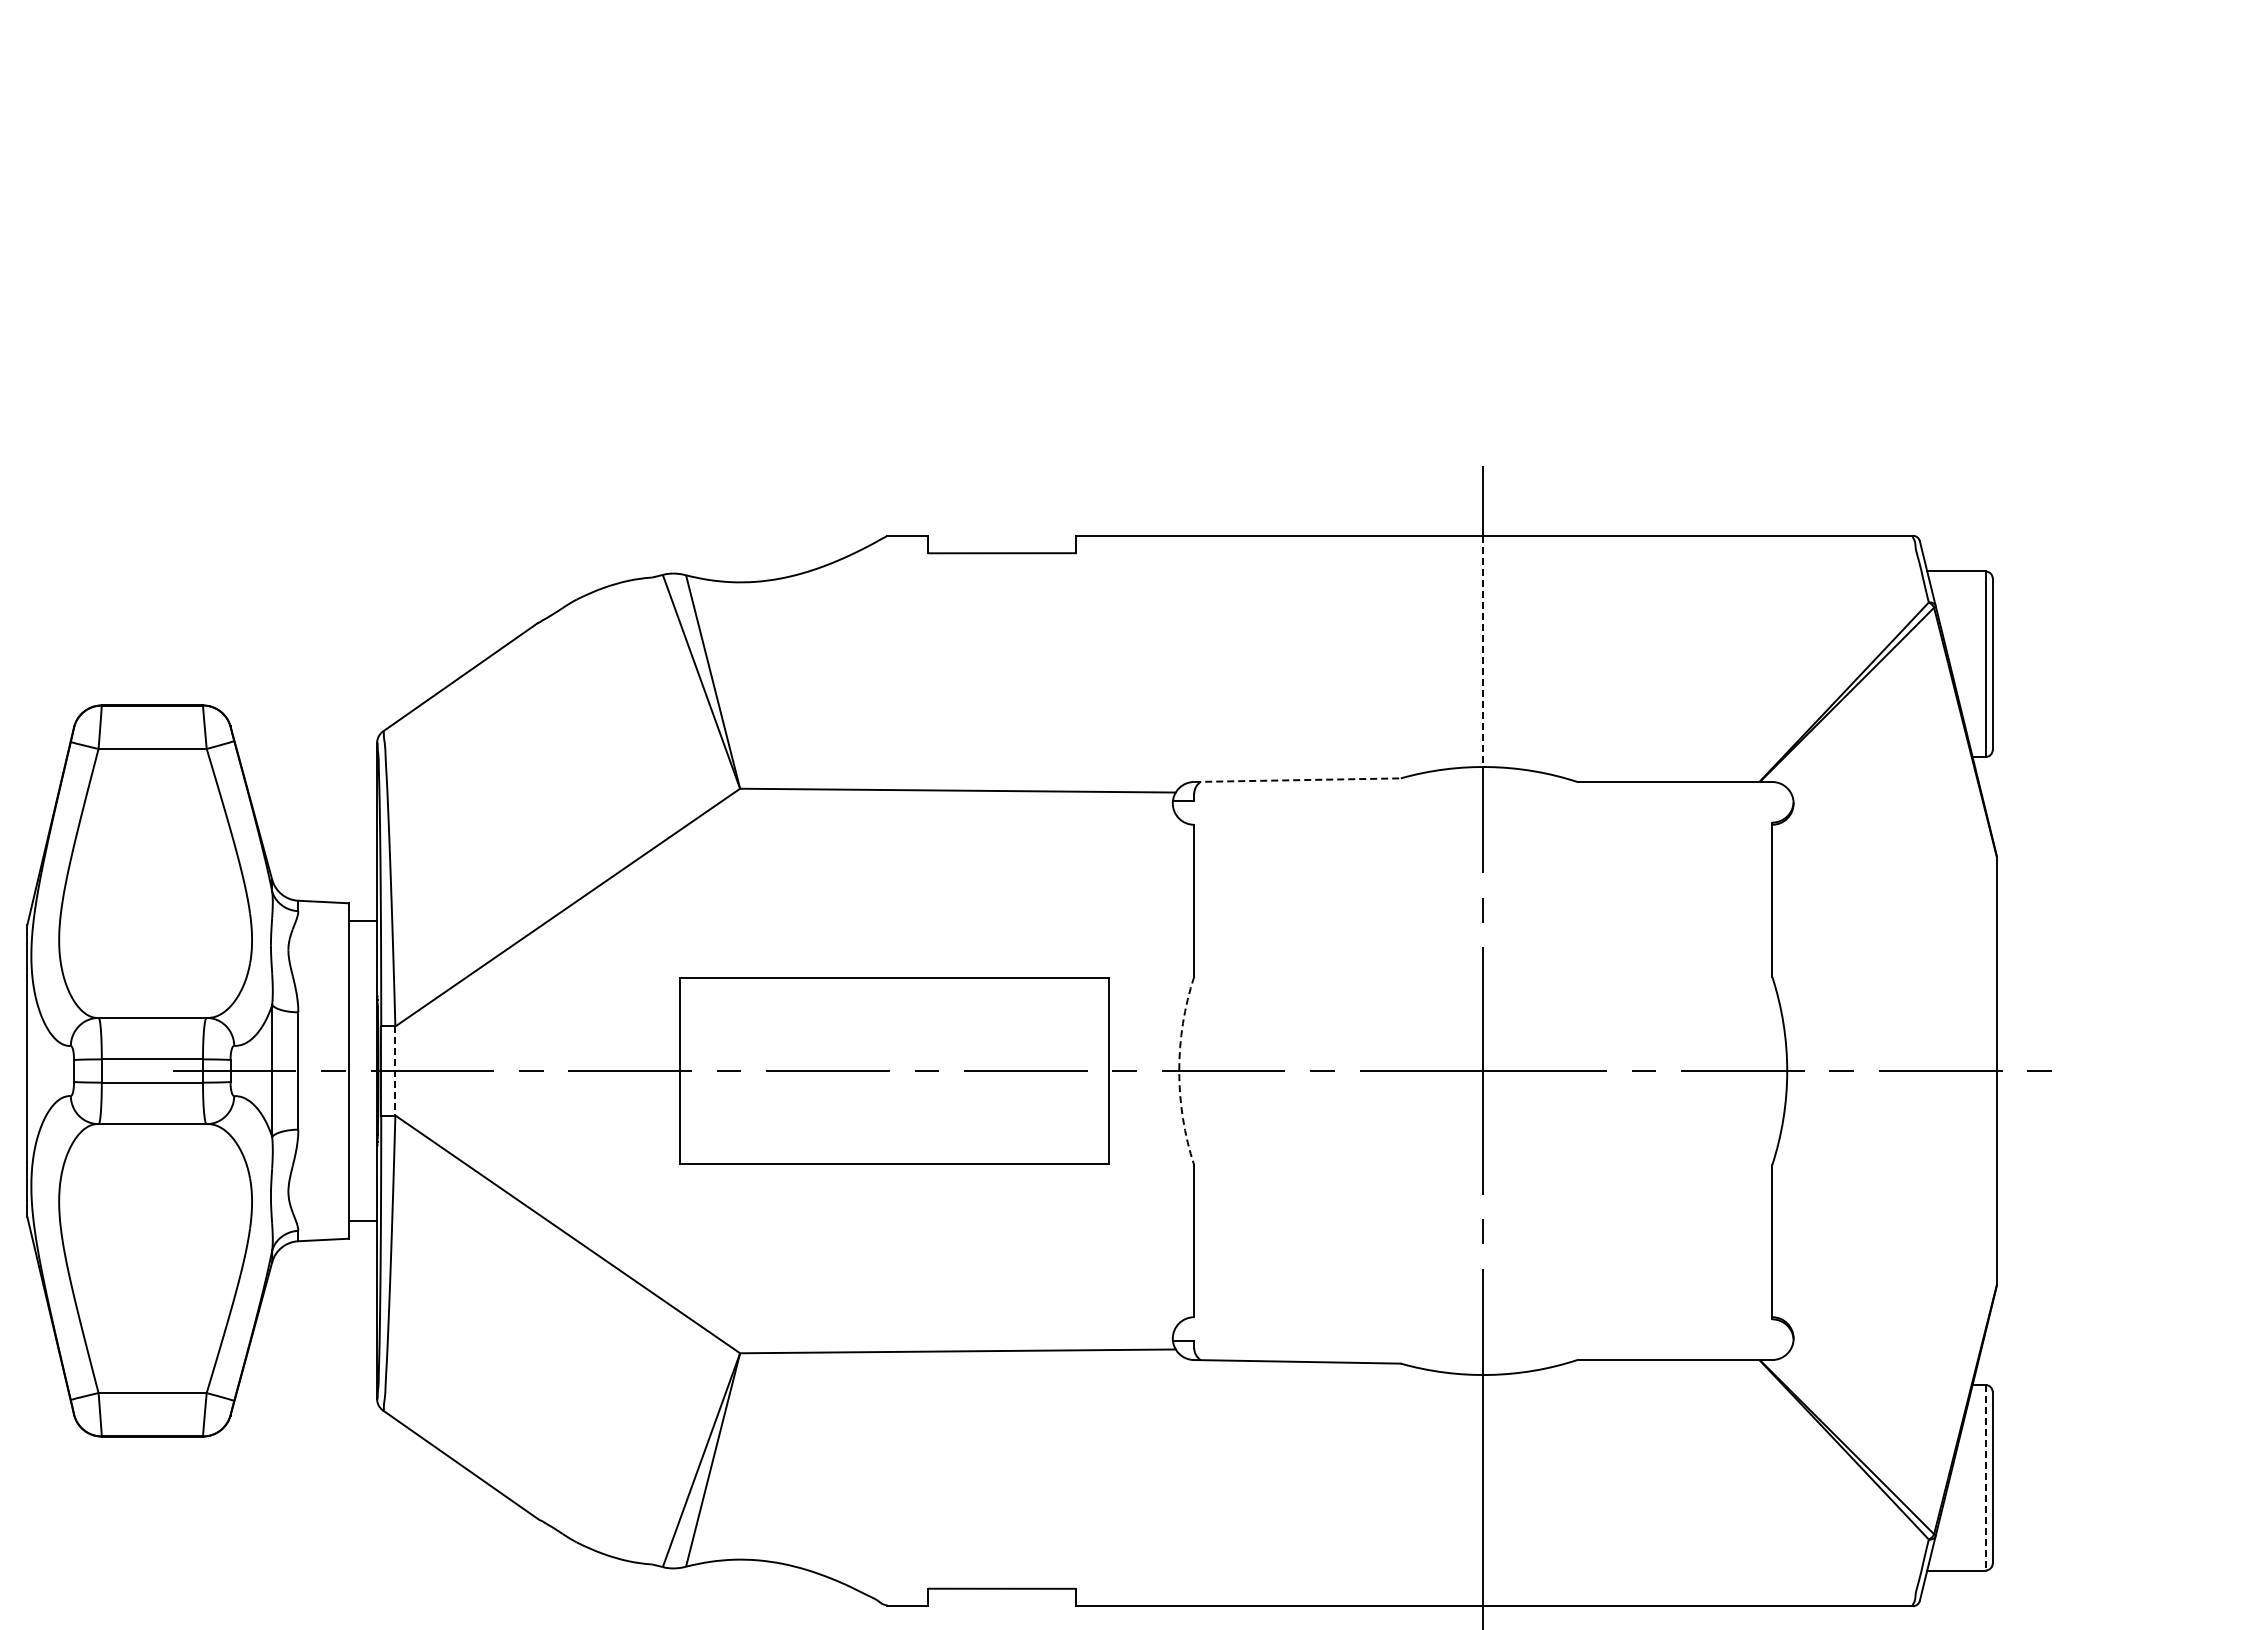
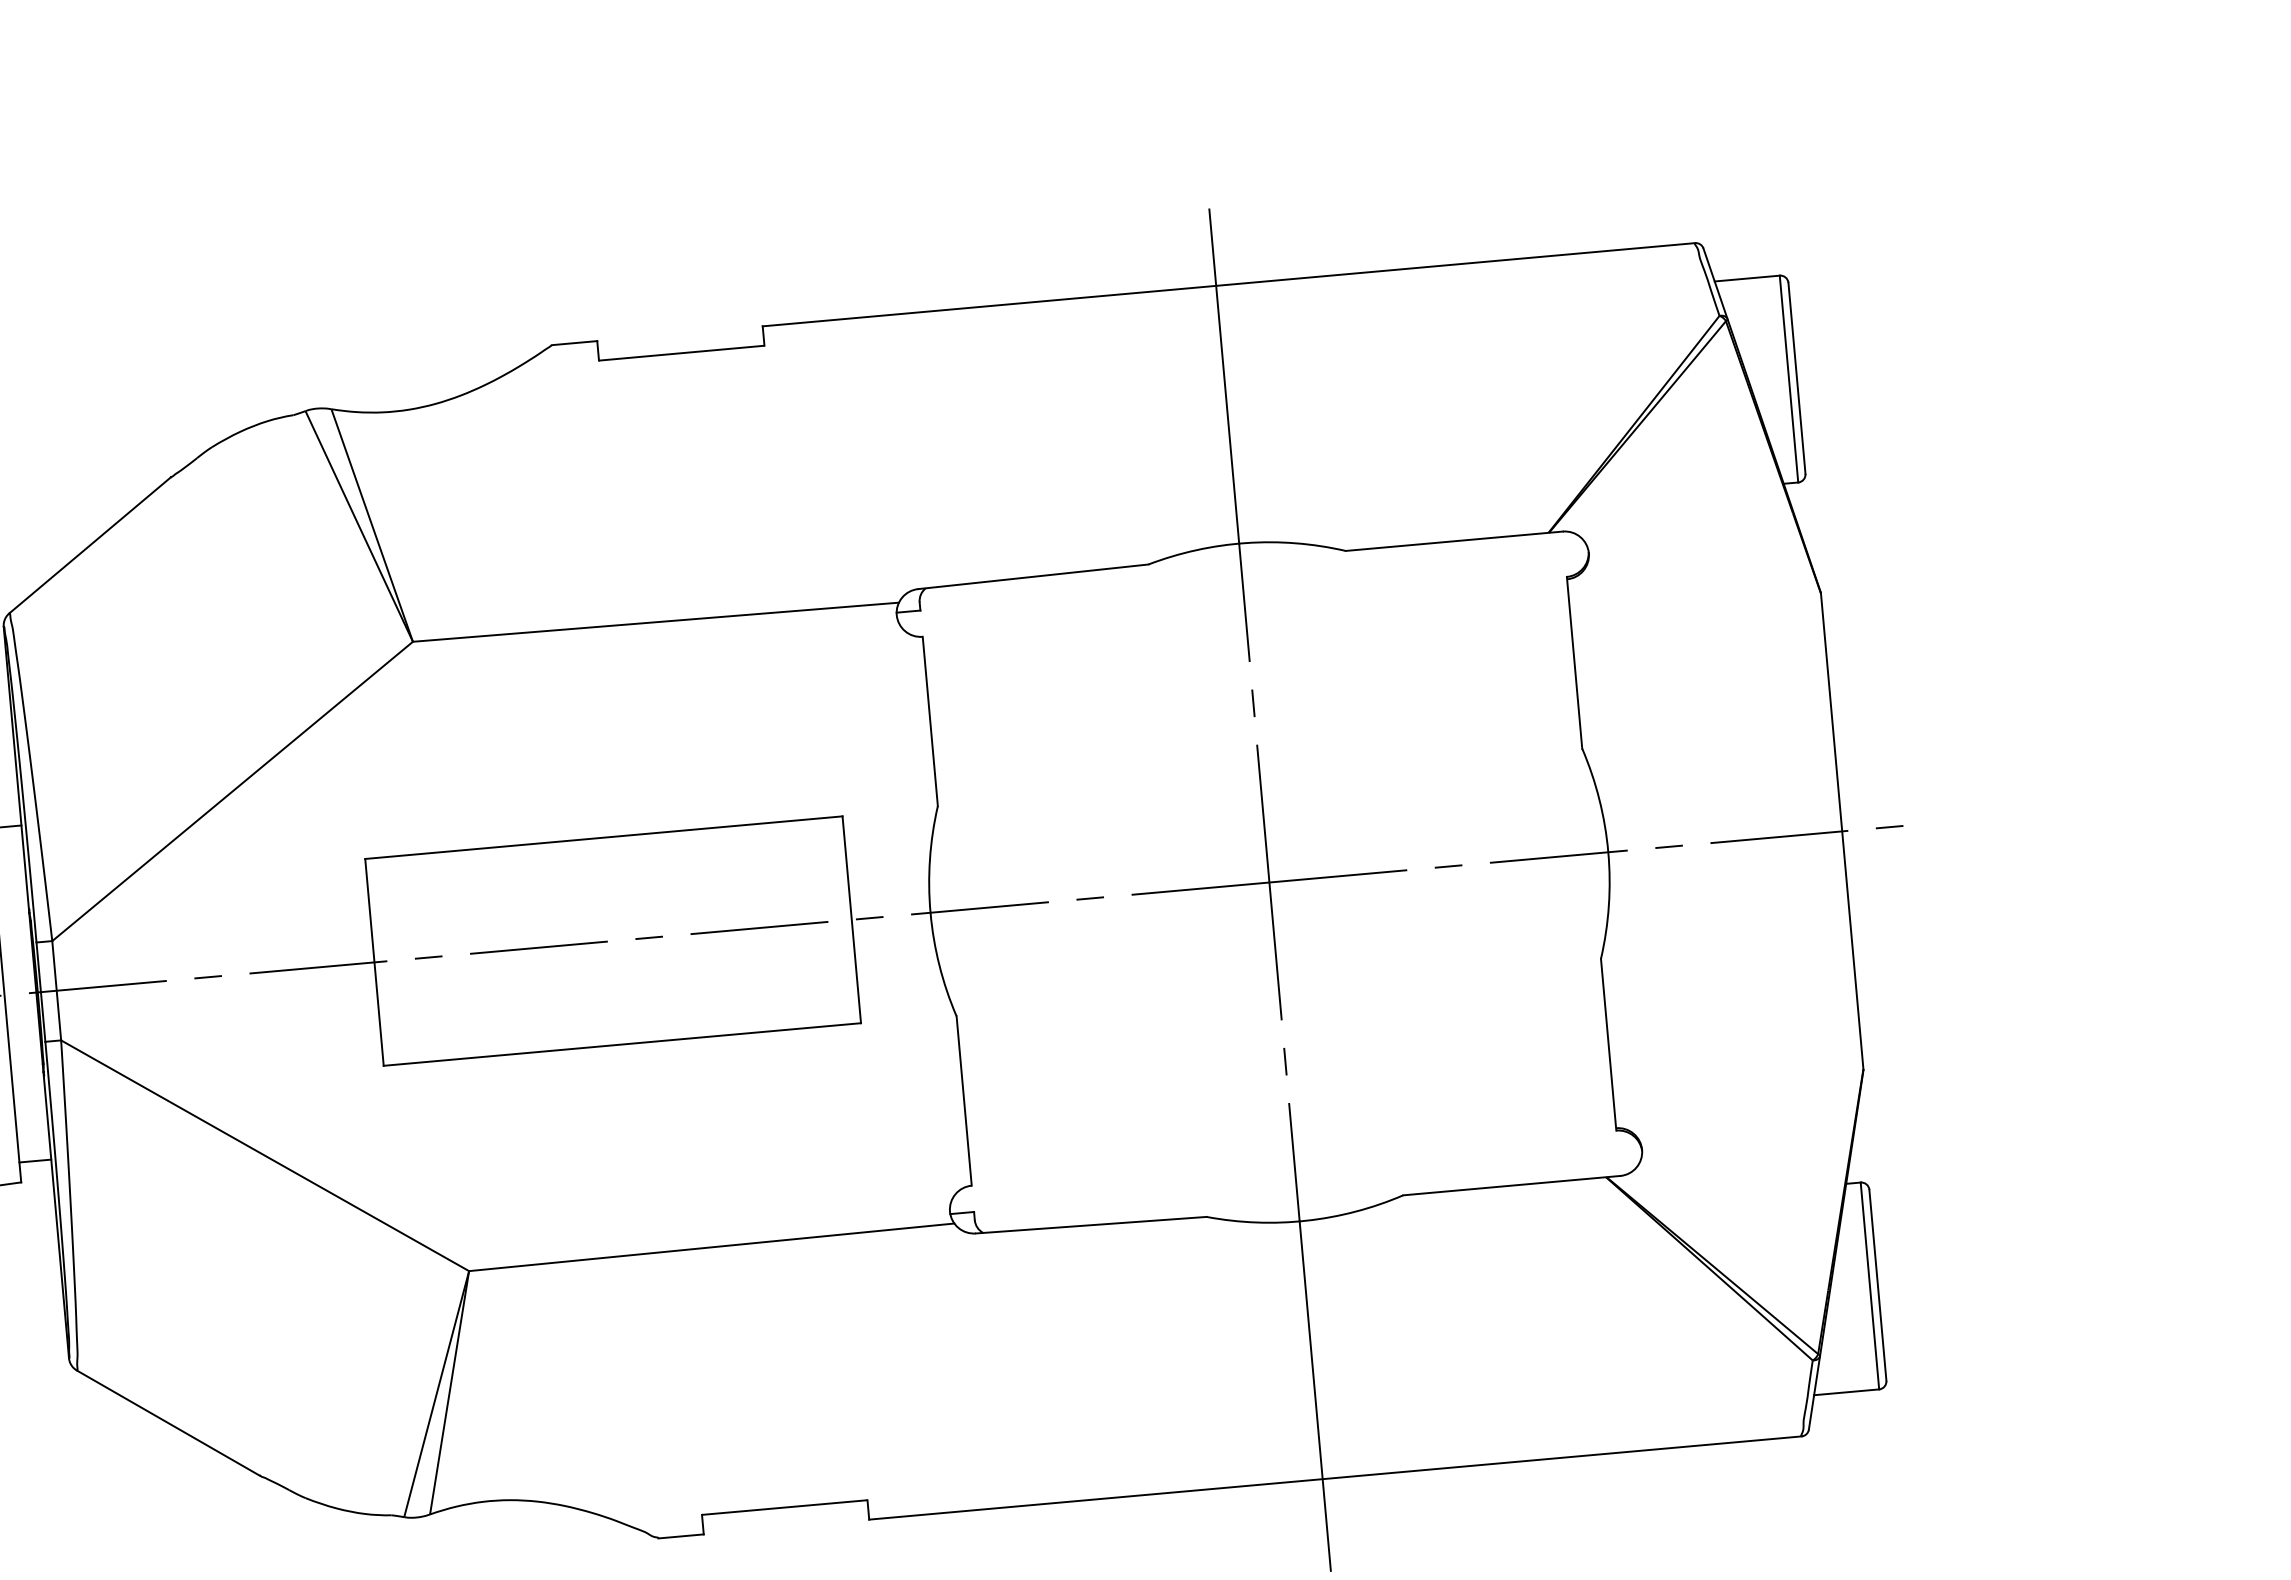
line: (1483, 651) -> (1227, 414), dashed -> solid
line: (1298, 780) -> (1034, 577), dashed -> solid
line: (395, 1071) -> (56, 991), dashed -> solid
arc: (1179, 1071) -> (930, 913), dashed -> solid
line: (1985, 1477) -> (1869, 1285), dashed -> solid

